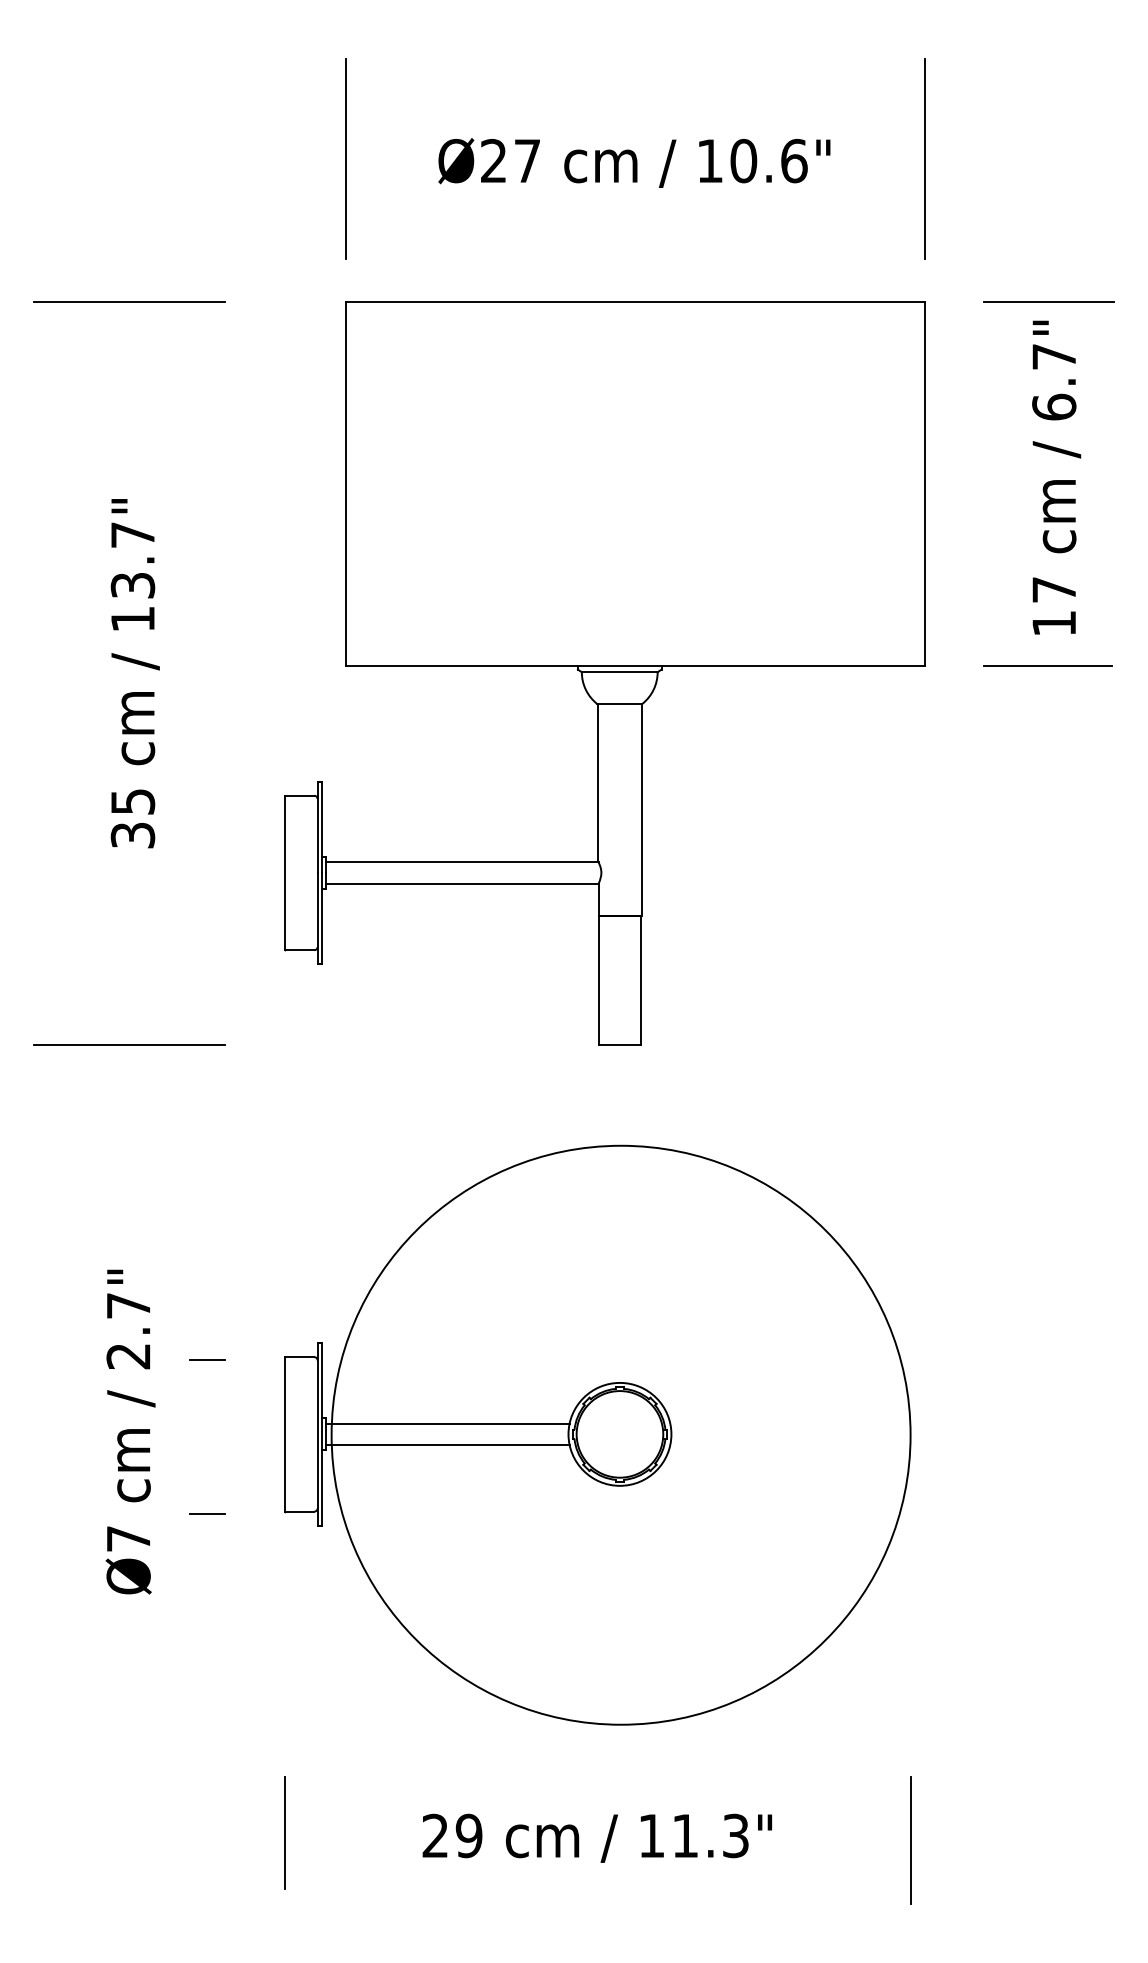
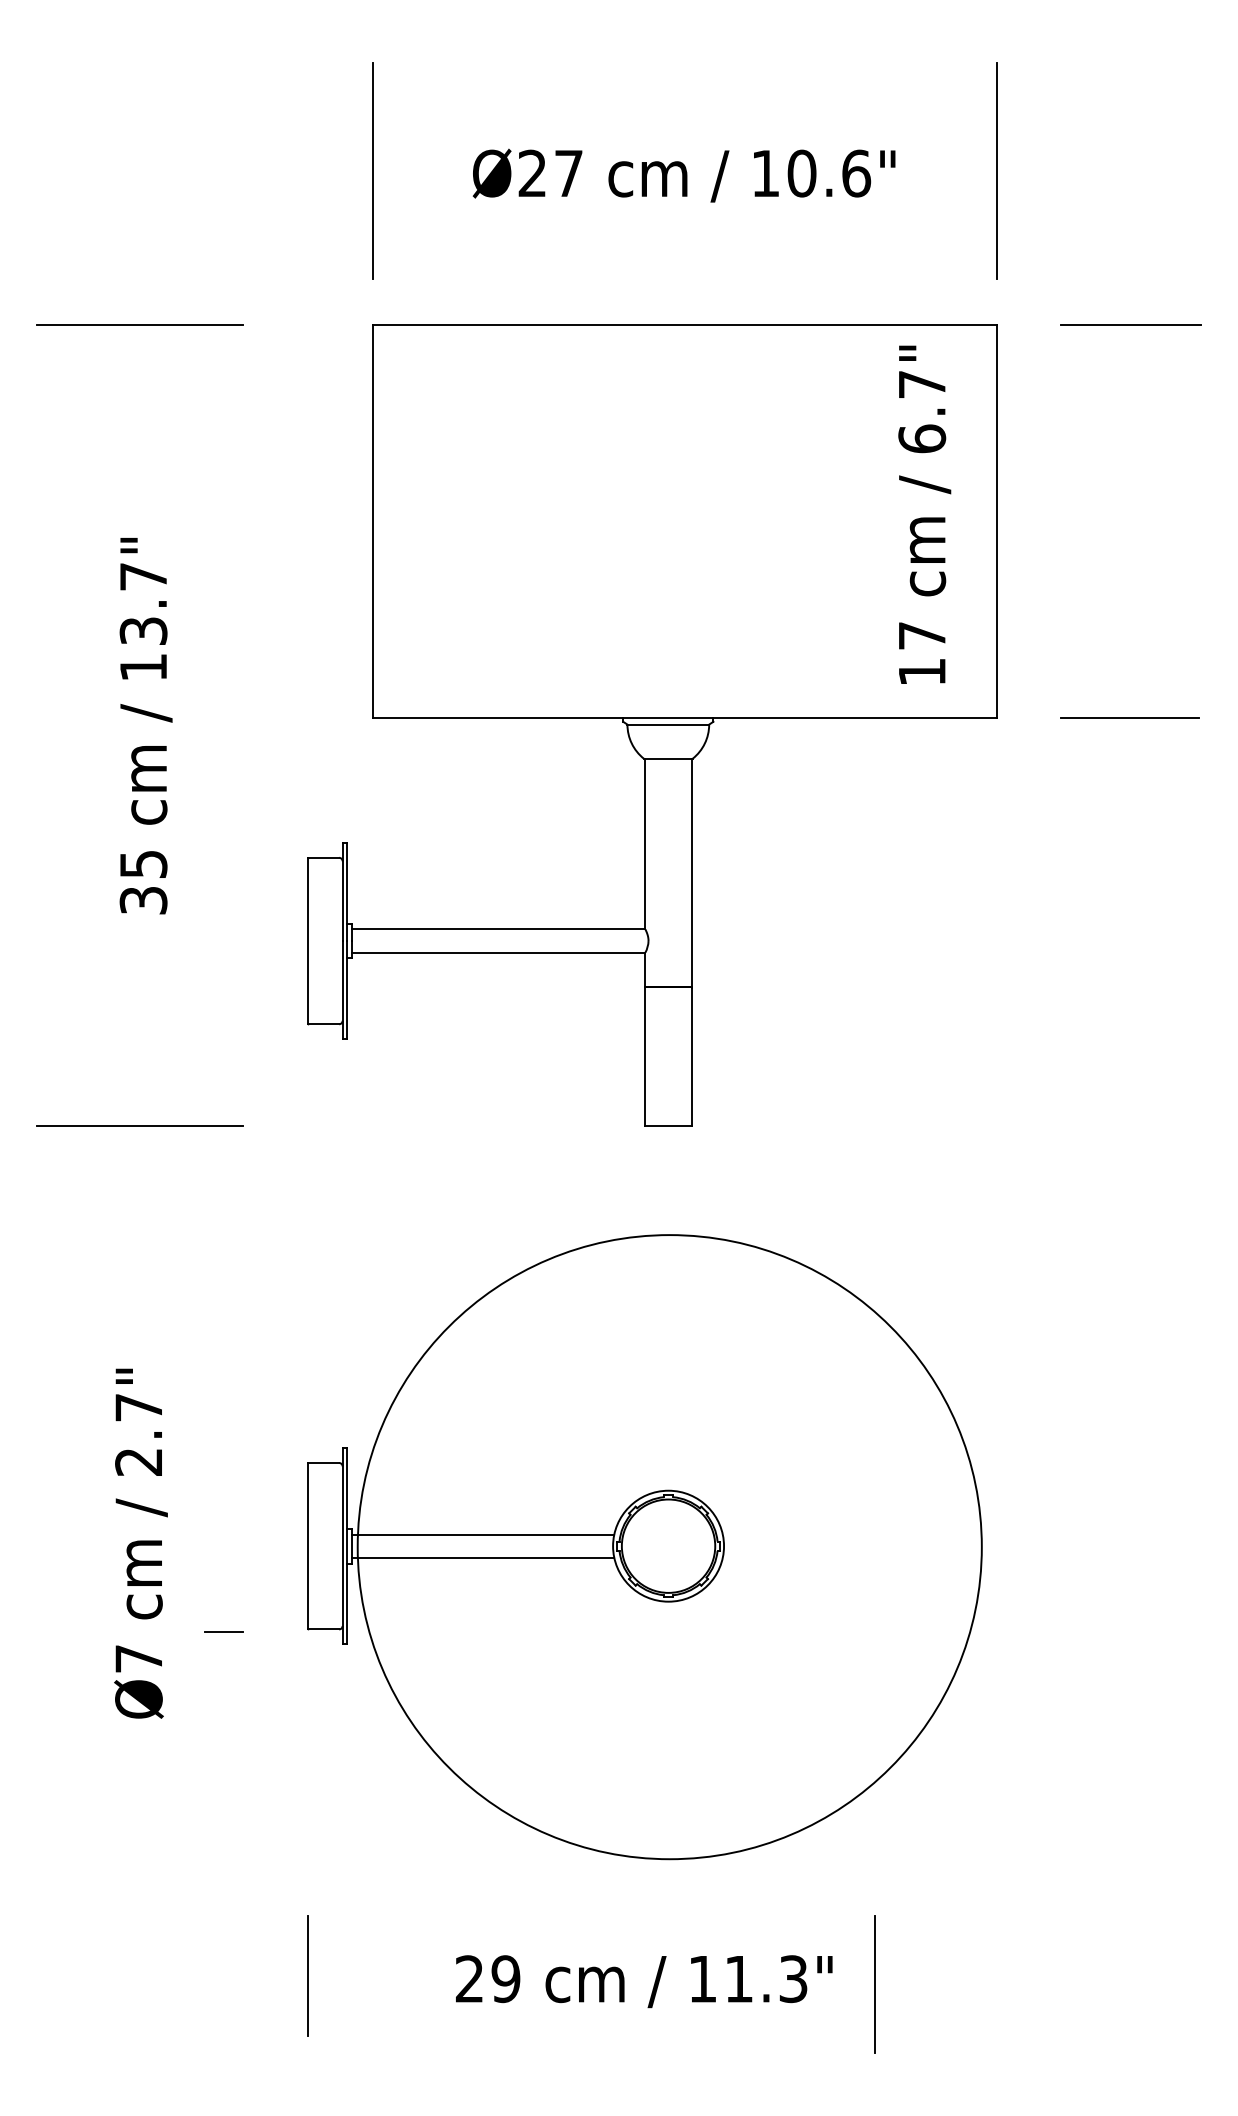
text: (1056, 477) -> (924, 514), moved
line: (206, 1359) -> (222, 1465), removed
line: (910, 1840) -> (875, 1984), moved

